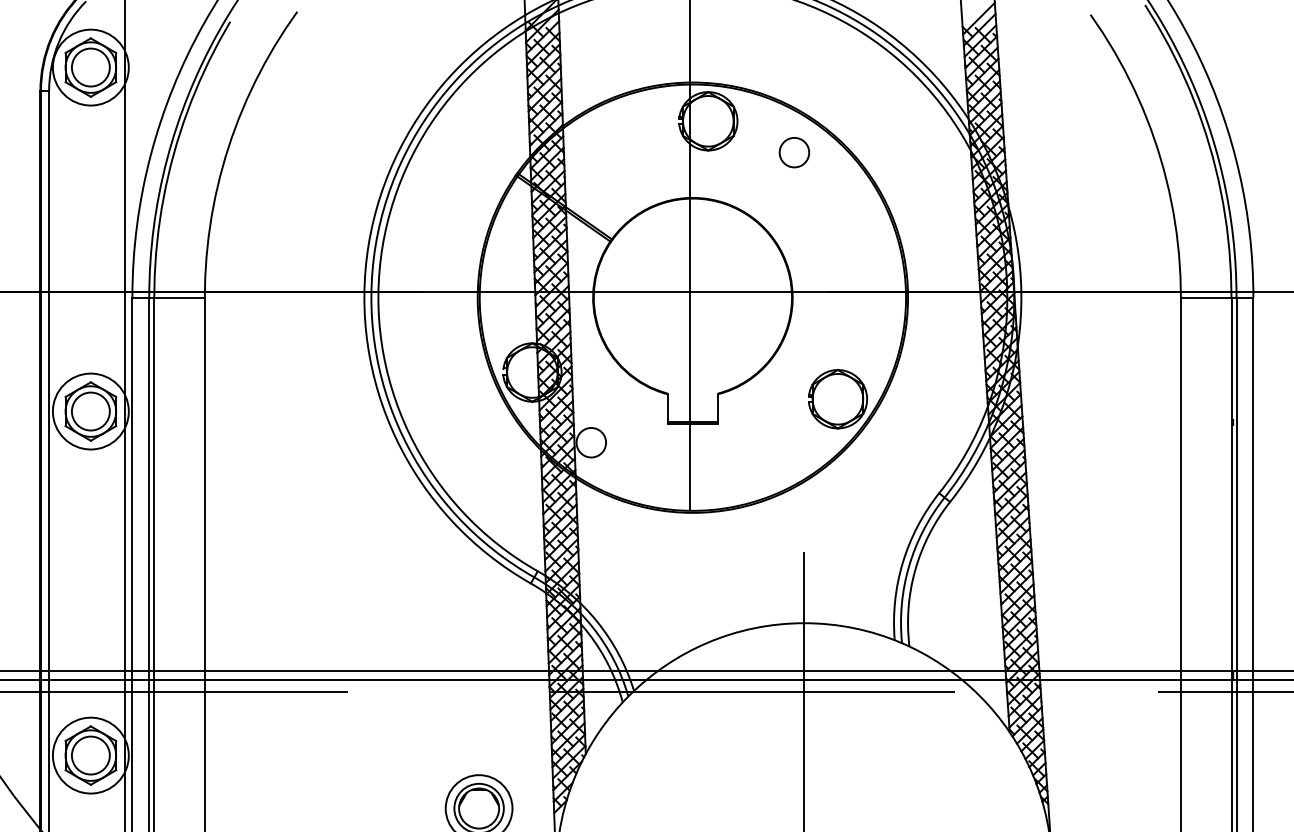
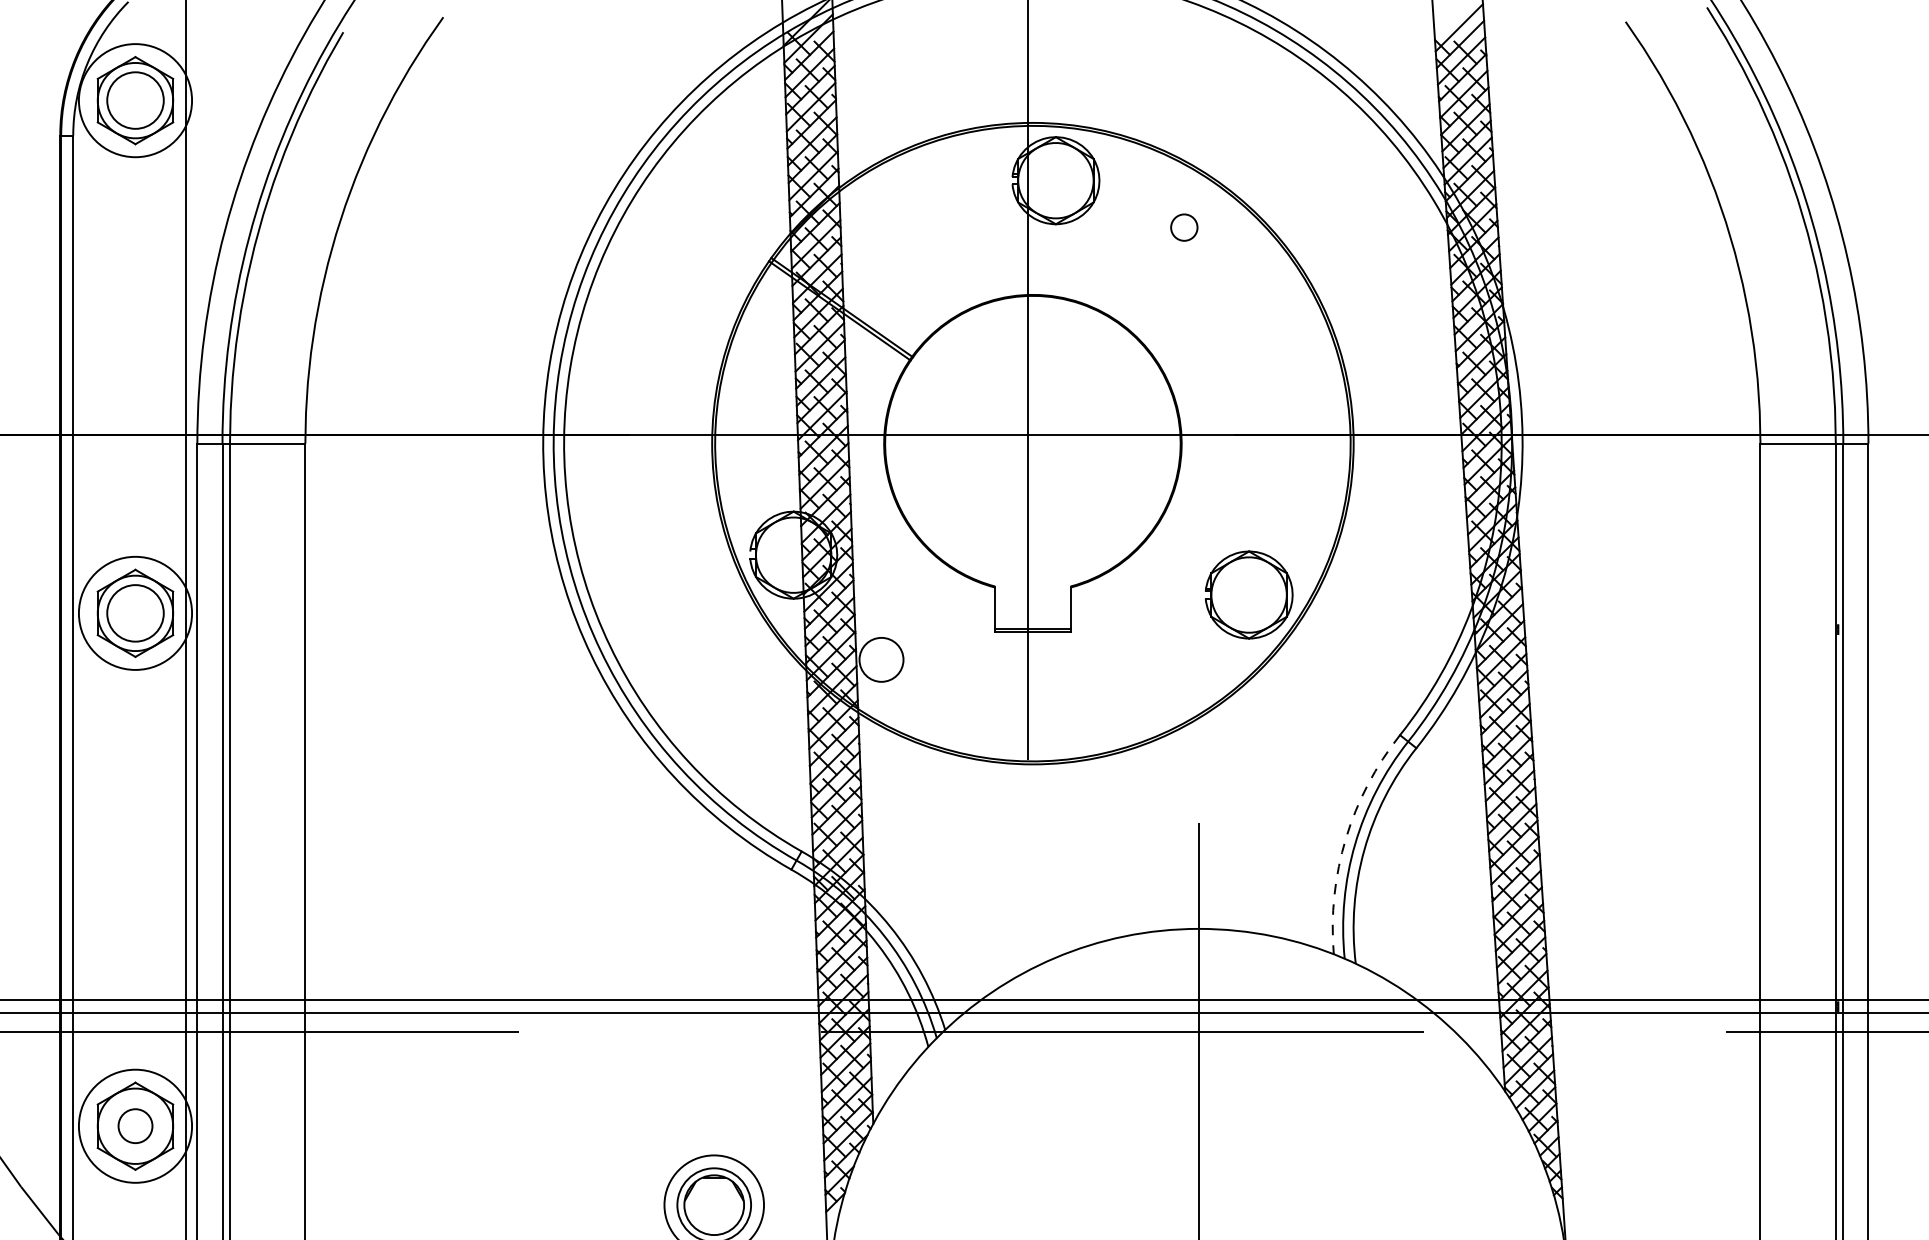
circle: (794, 152) -> (1184, 227), size x0.6
arc: (902, 562) -> (1345, 838), solid -> dashed
circle: (90, 755) -> (134, 1126), size x0.6

